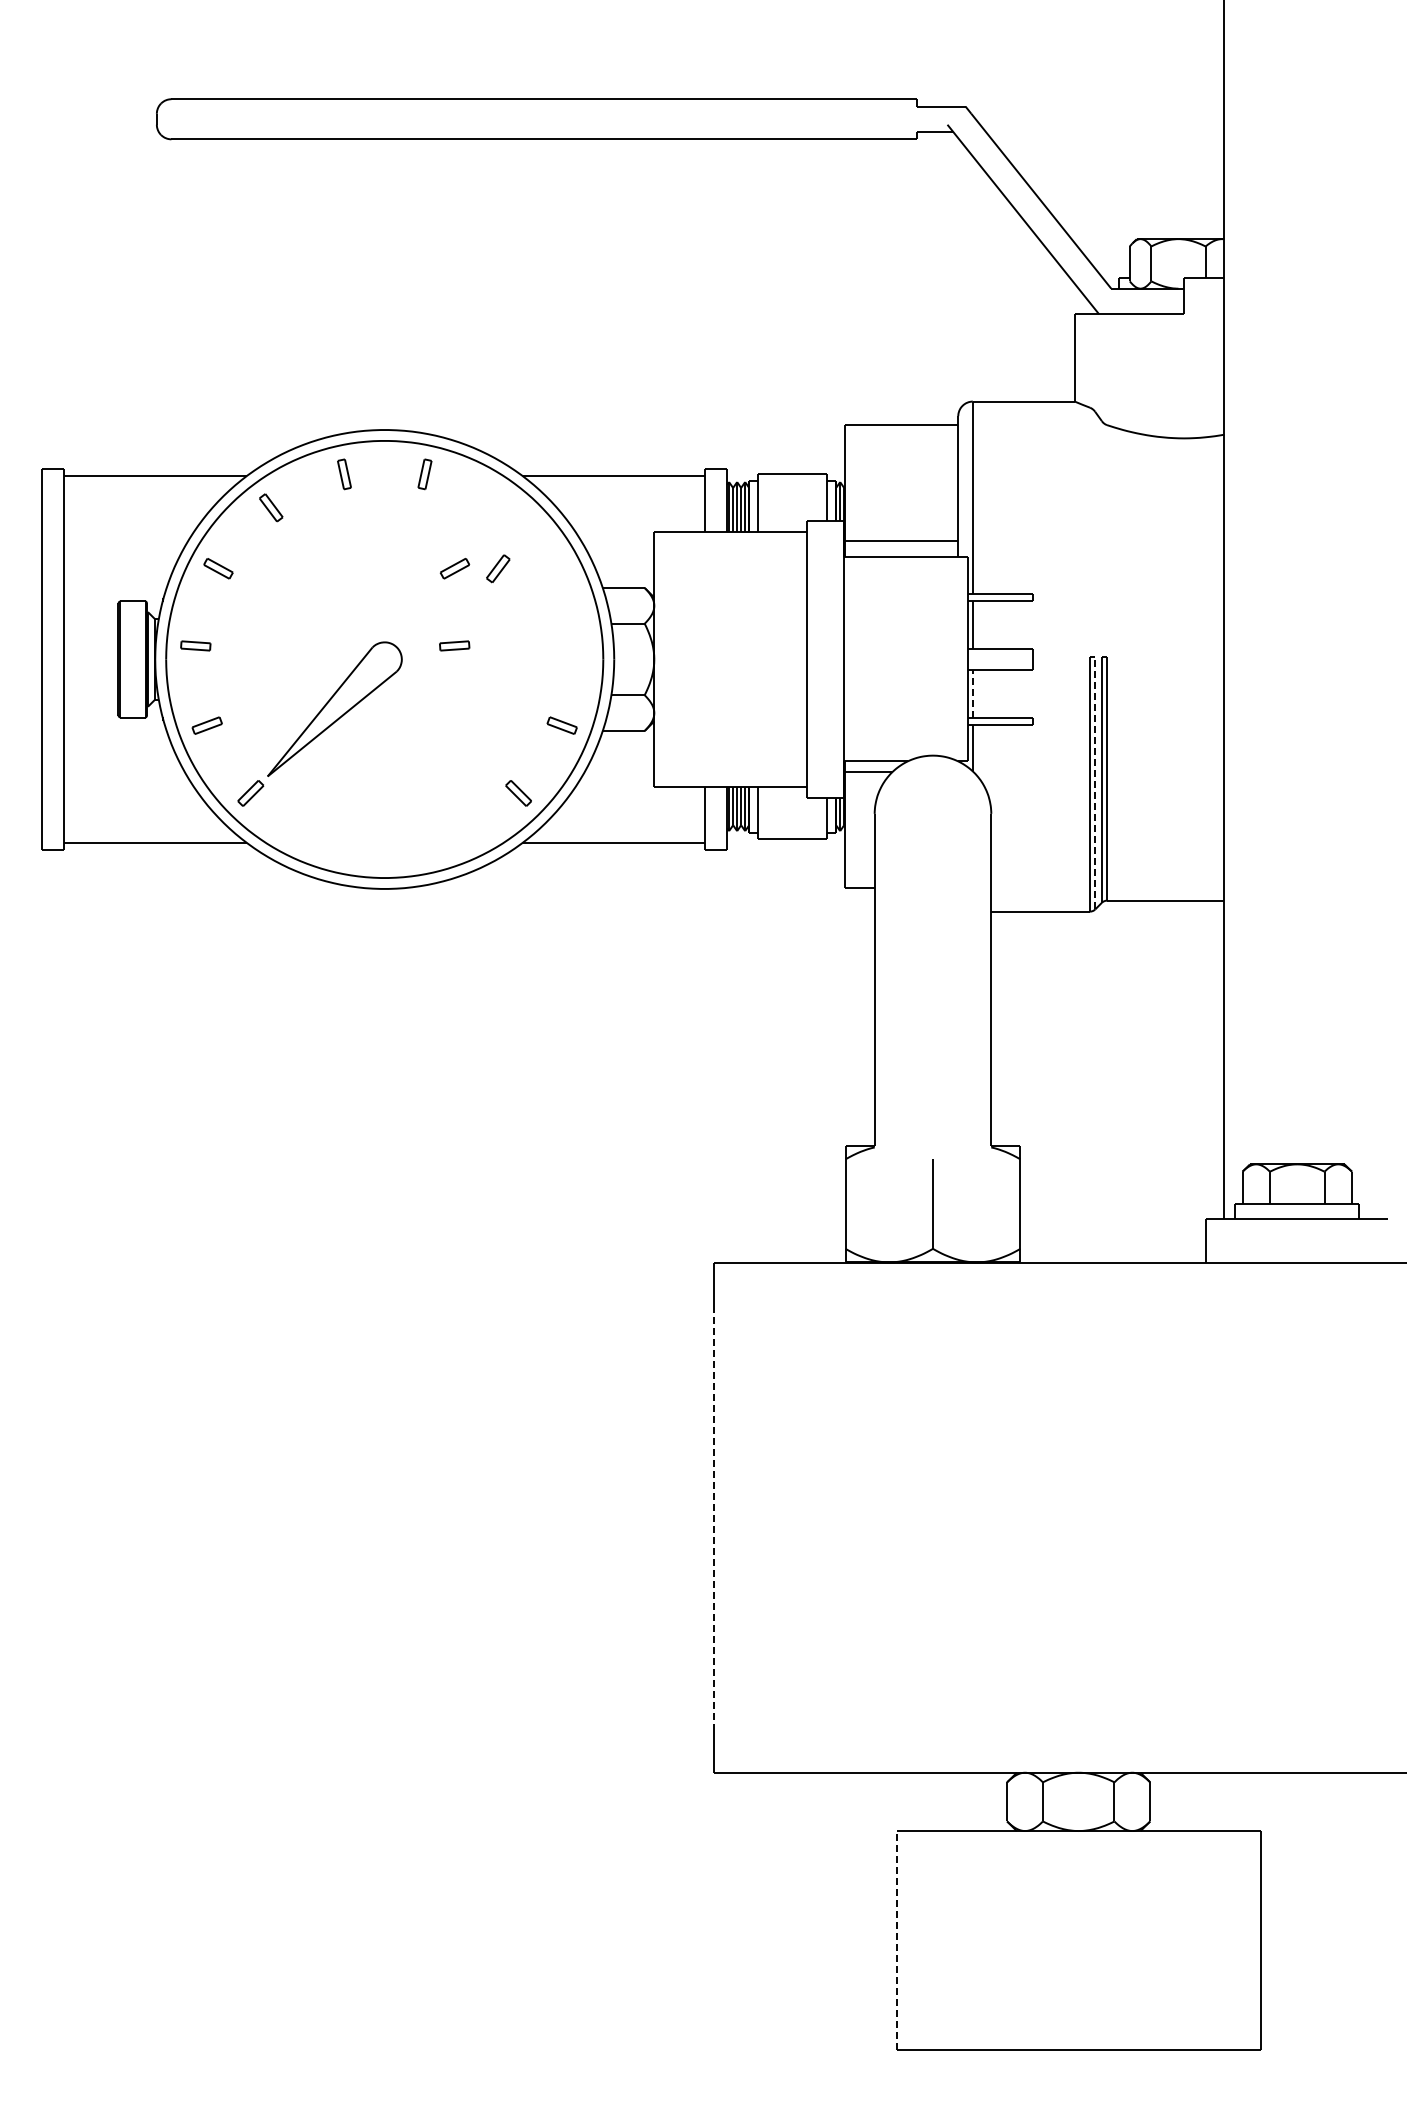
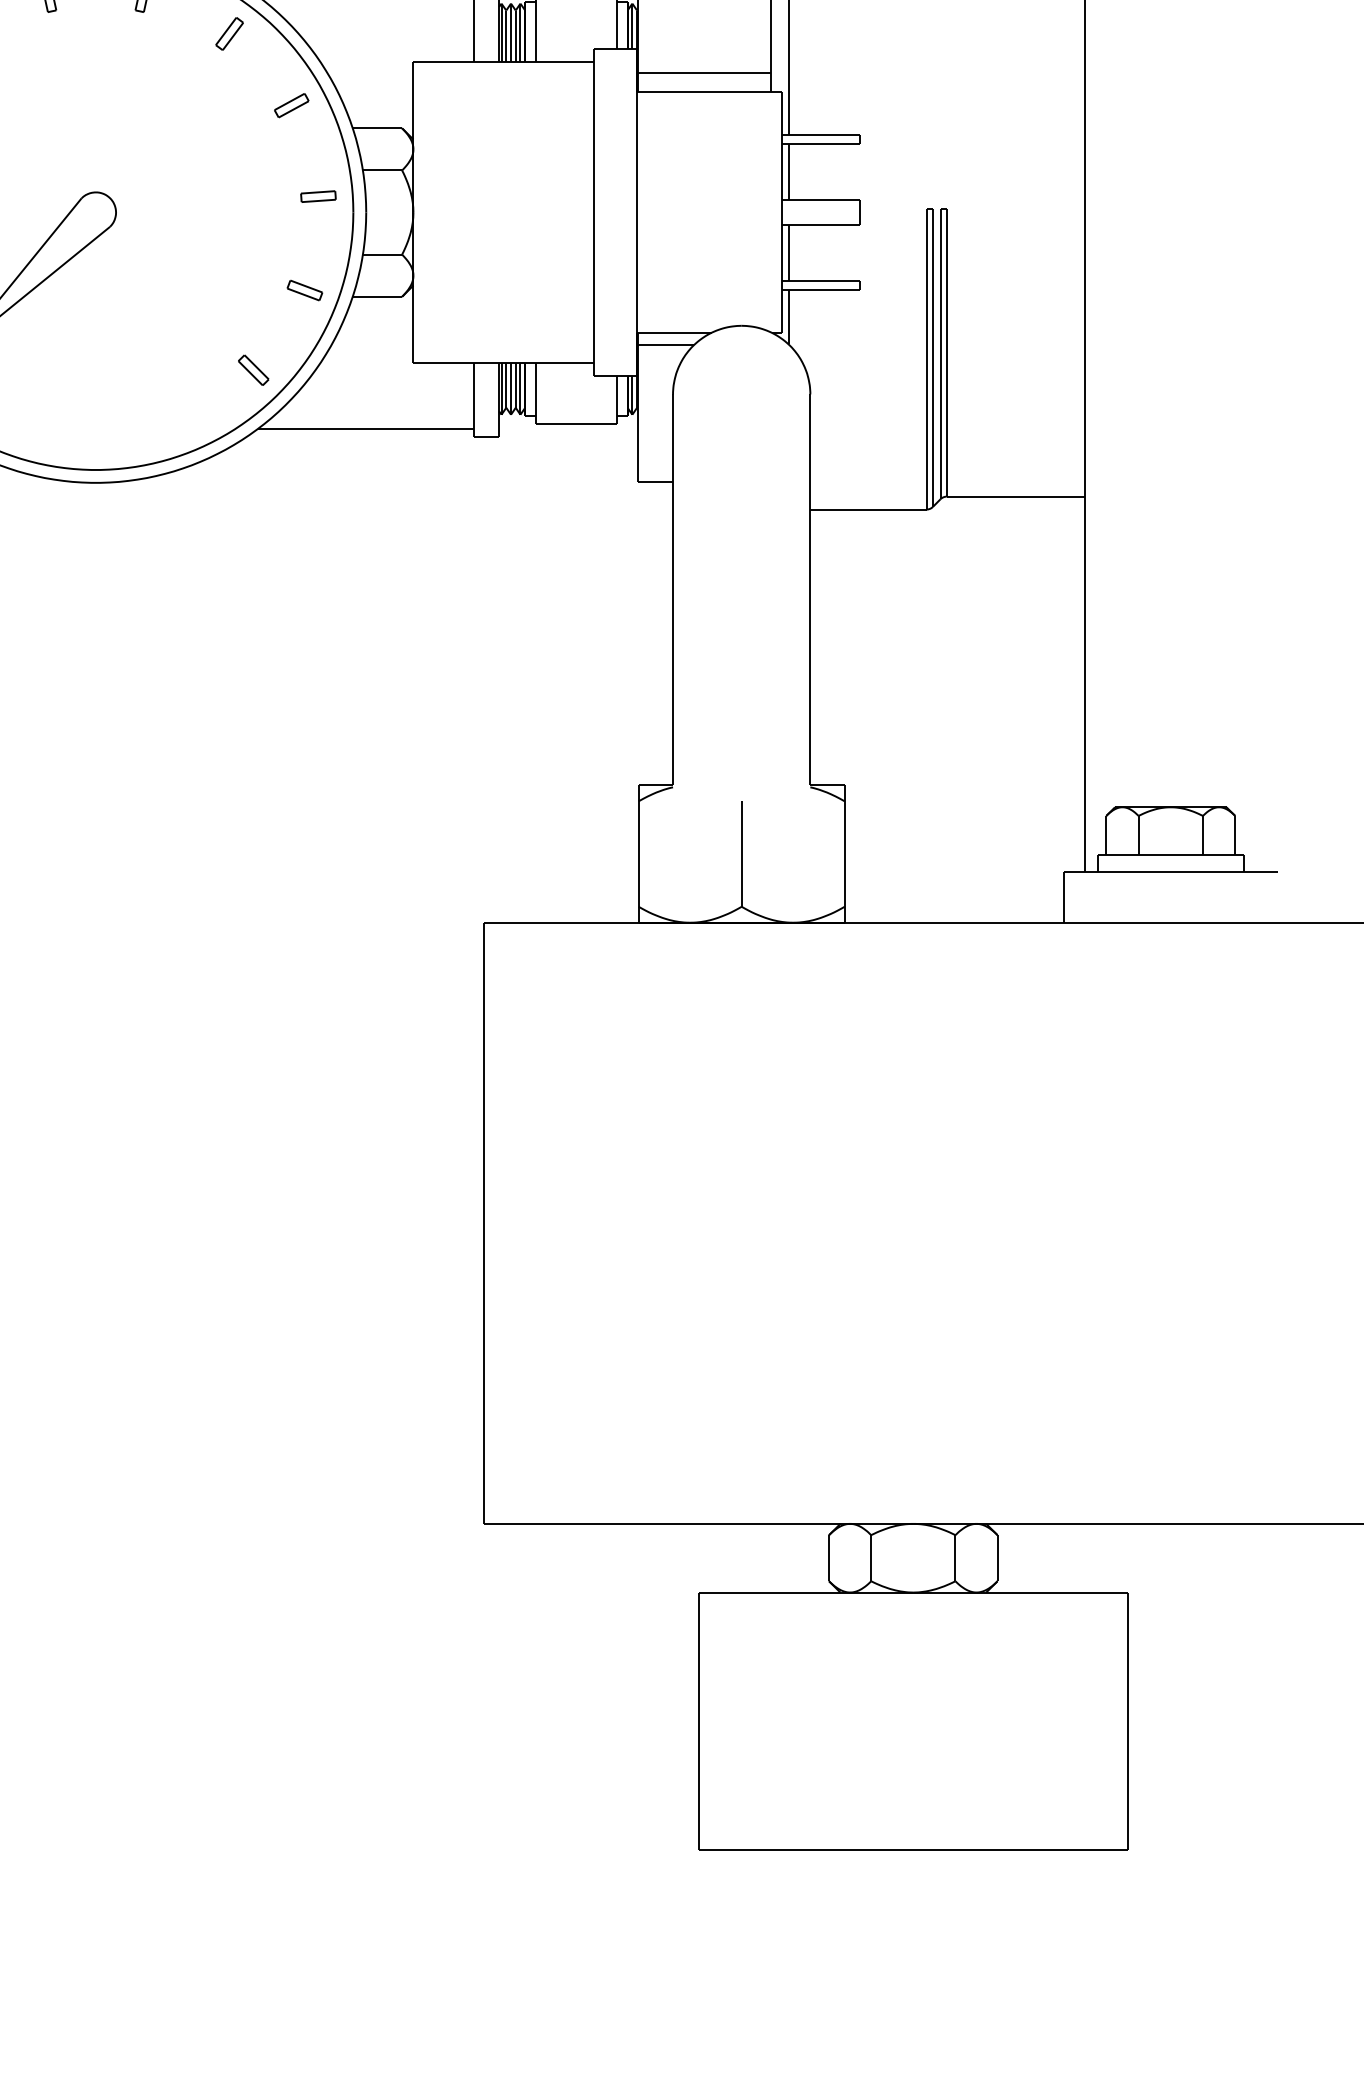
part: (454, 568) -> (291, 105), moved
part: (498, 568) -> (229, 33), moved
part: (454, 645) -> (318, 196), moved
line: (972, 694) -> (788, 253), dashed -> solid
line: (1095, 782) -> (933, 357), dashed -> solid
line: (714, 1518) -> (484, 1224), dashed -> solid
line: (896, 1939) -> (698, 1720), dashed -> solid

